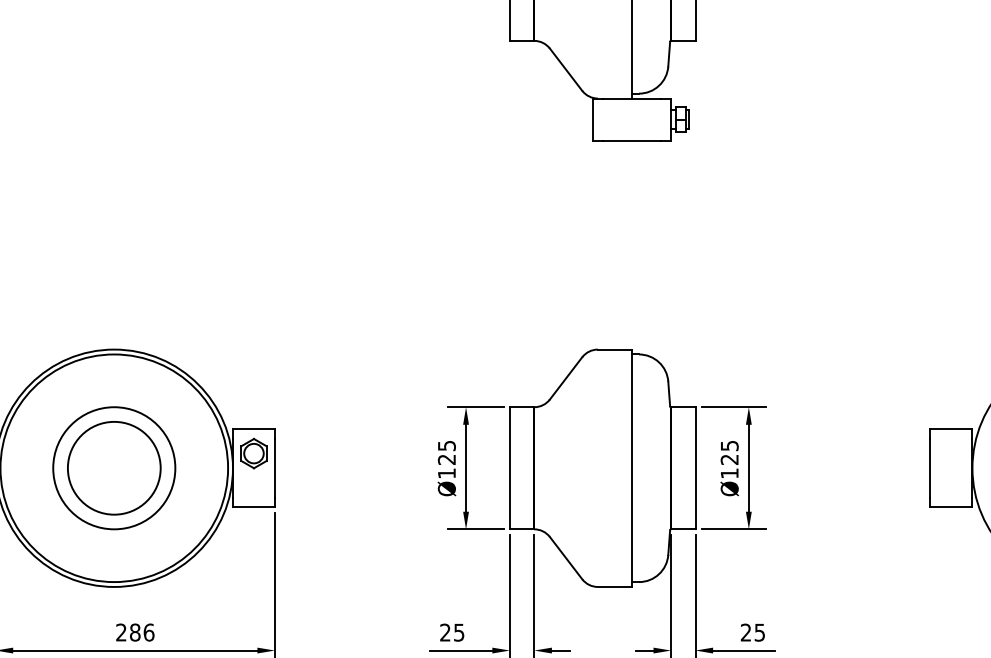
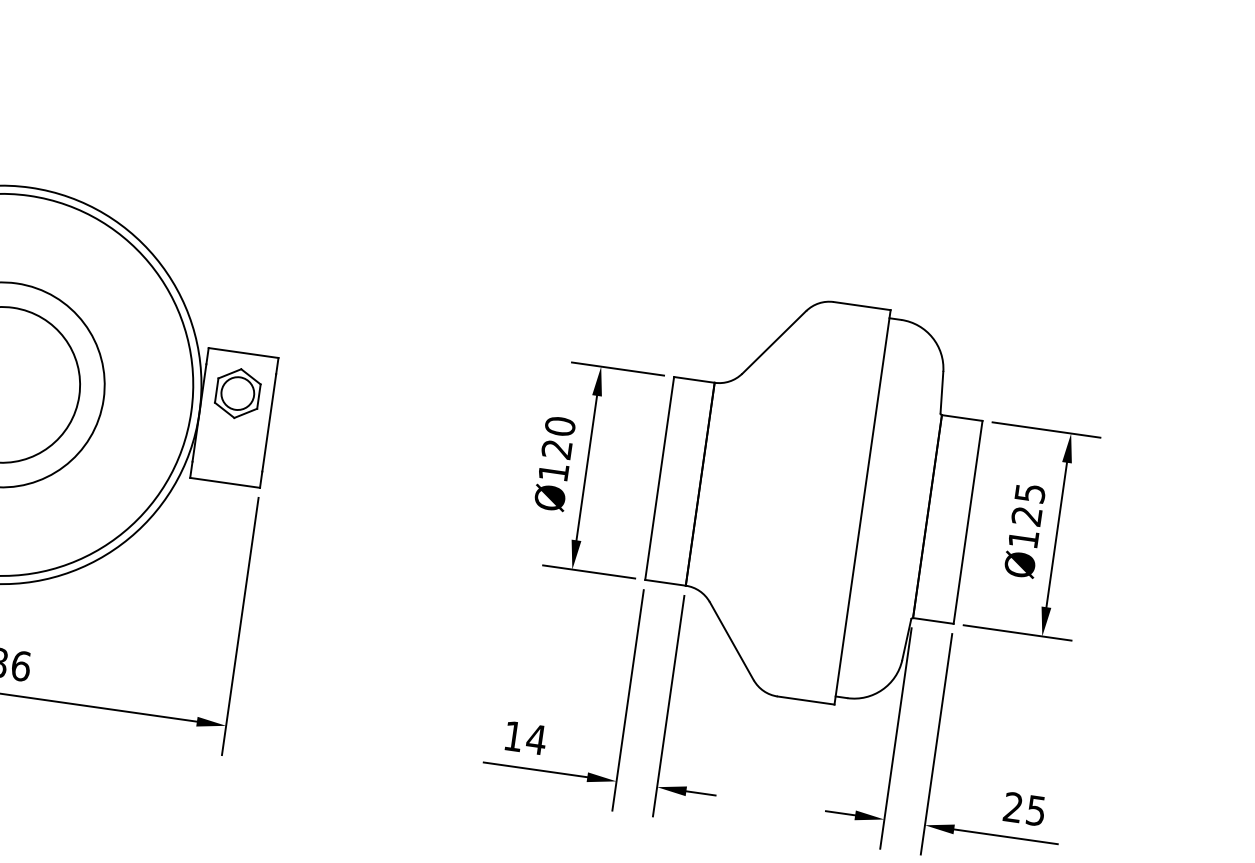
text: (446, 445) -> (559, 425), Ø125 -> Ø120
text: (452, 632) -> (525, 737), 25 -> 14

